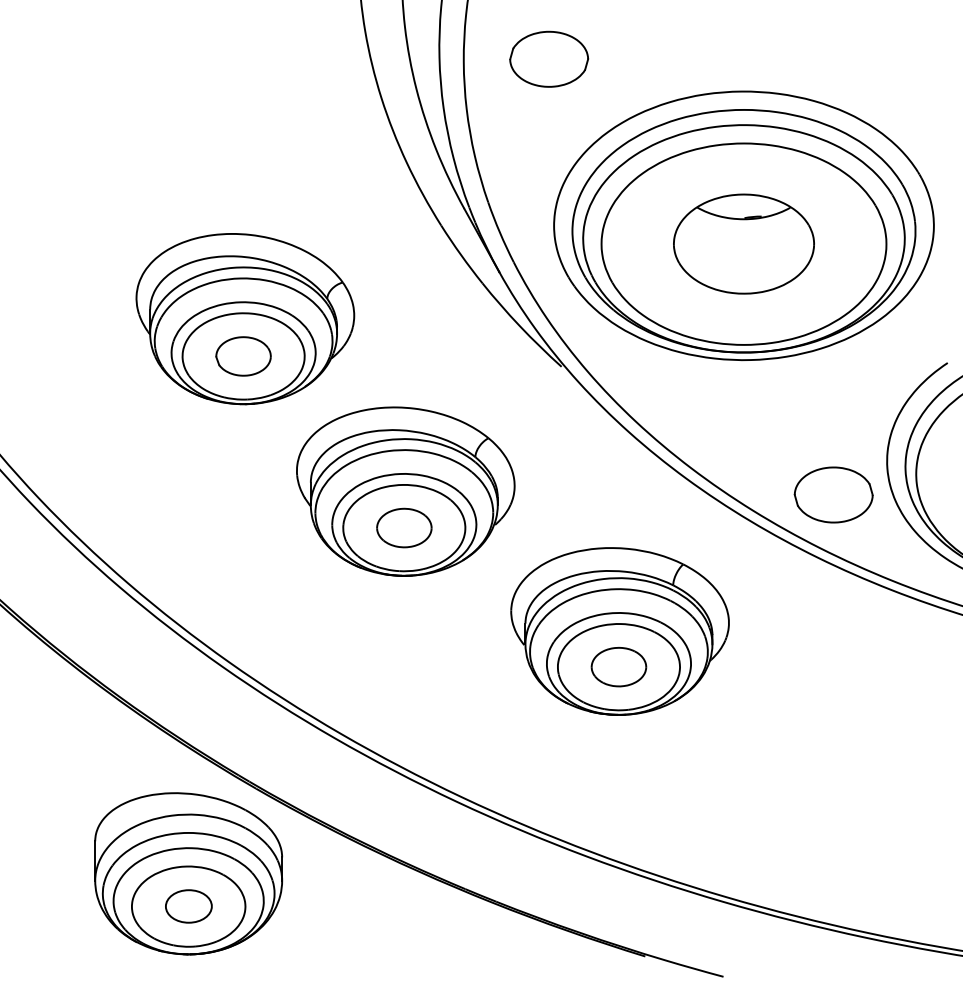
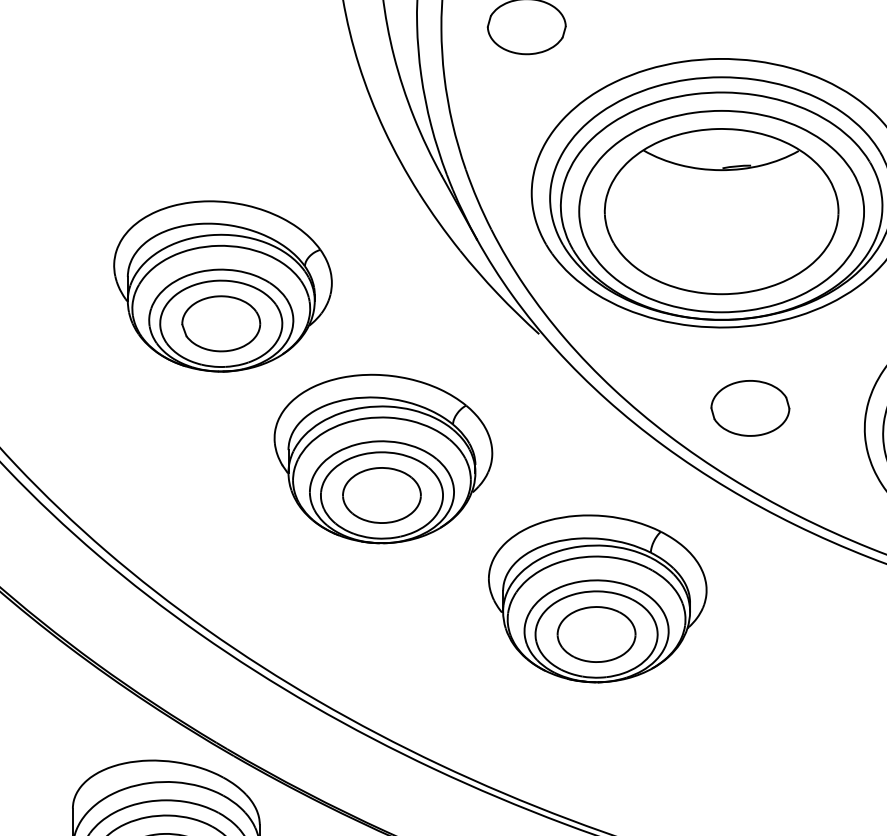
part: (743, 243) -> (721, 210), size x1.67
part: (243, 356) -> (221, 323), size x1.43
part: (833, 494) -> (750, 407), moved
part: (404, 527) -> (382, 494), size x1.43
part: (618, 666) -> (596, 633), size x1.43

